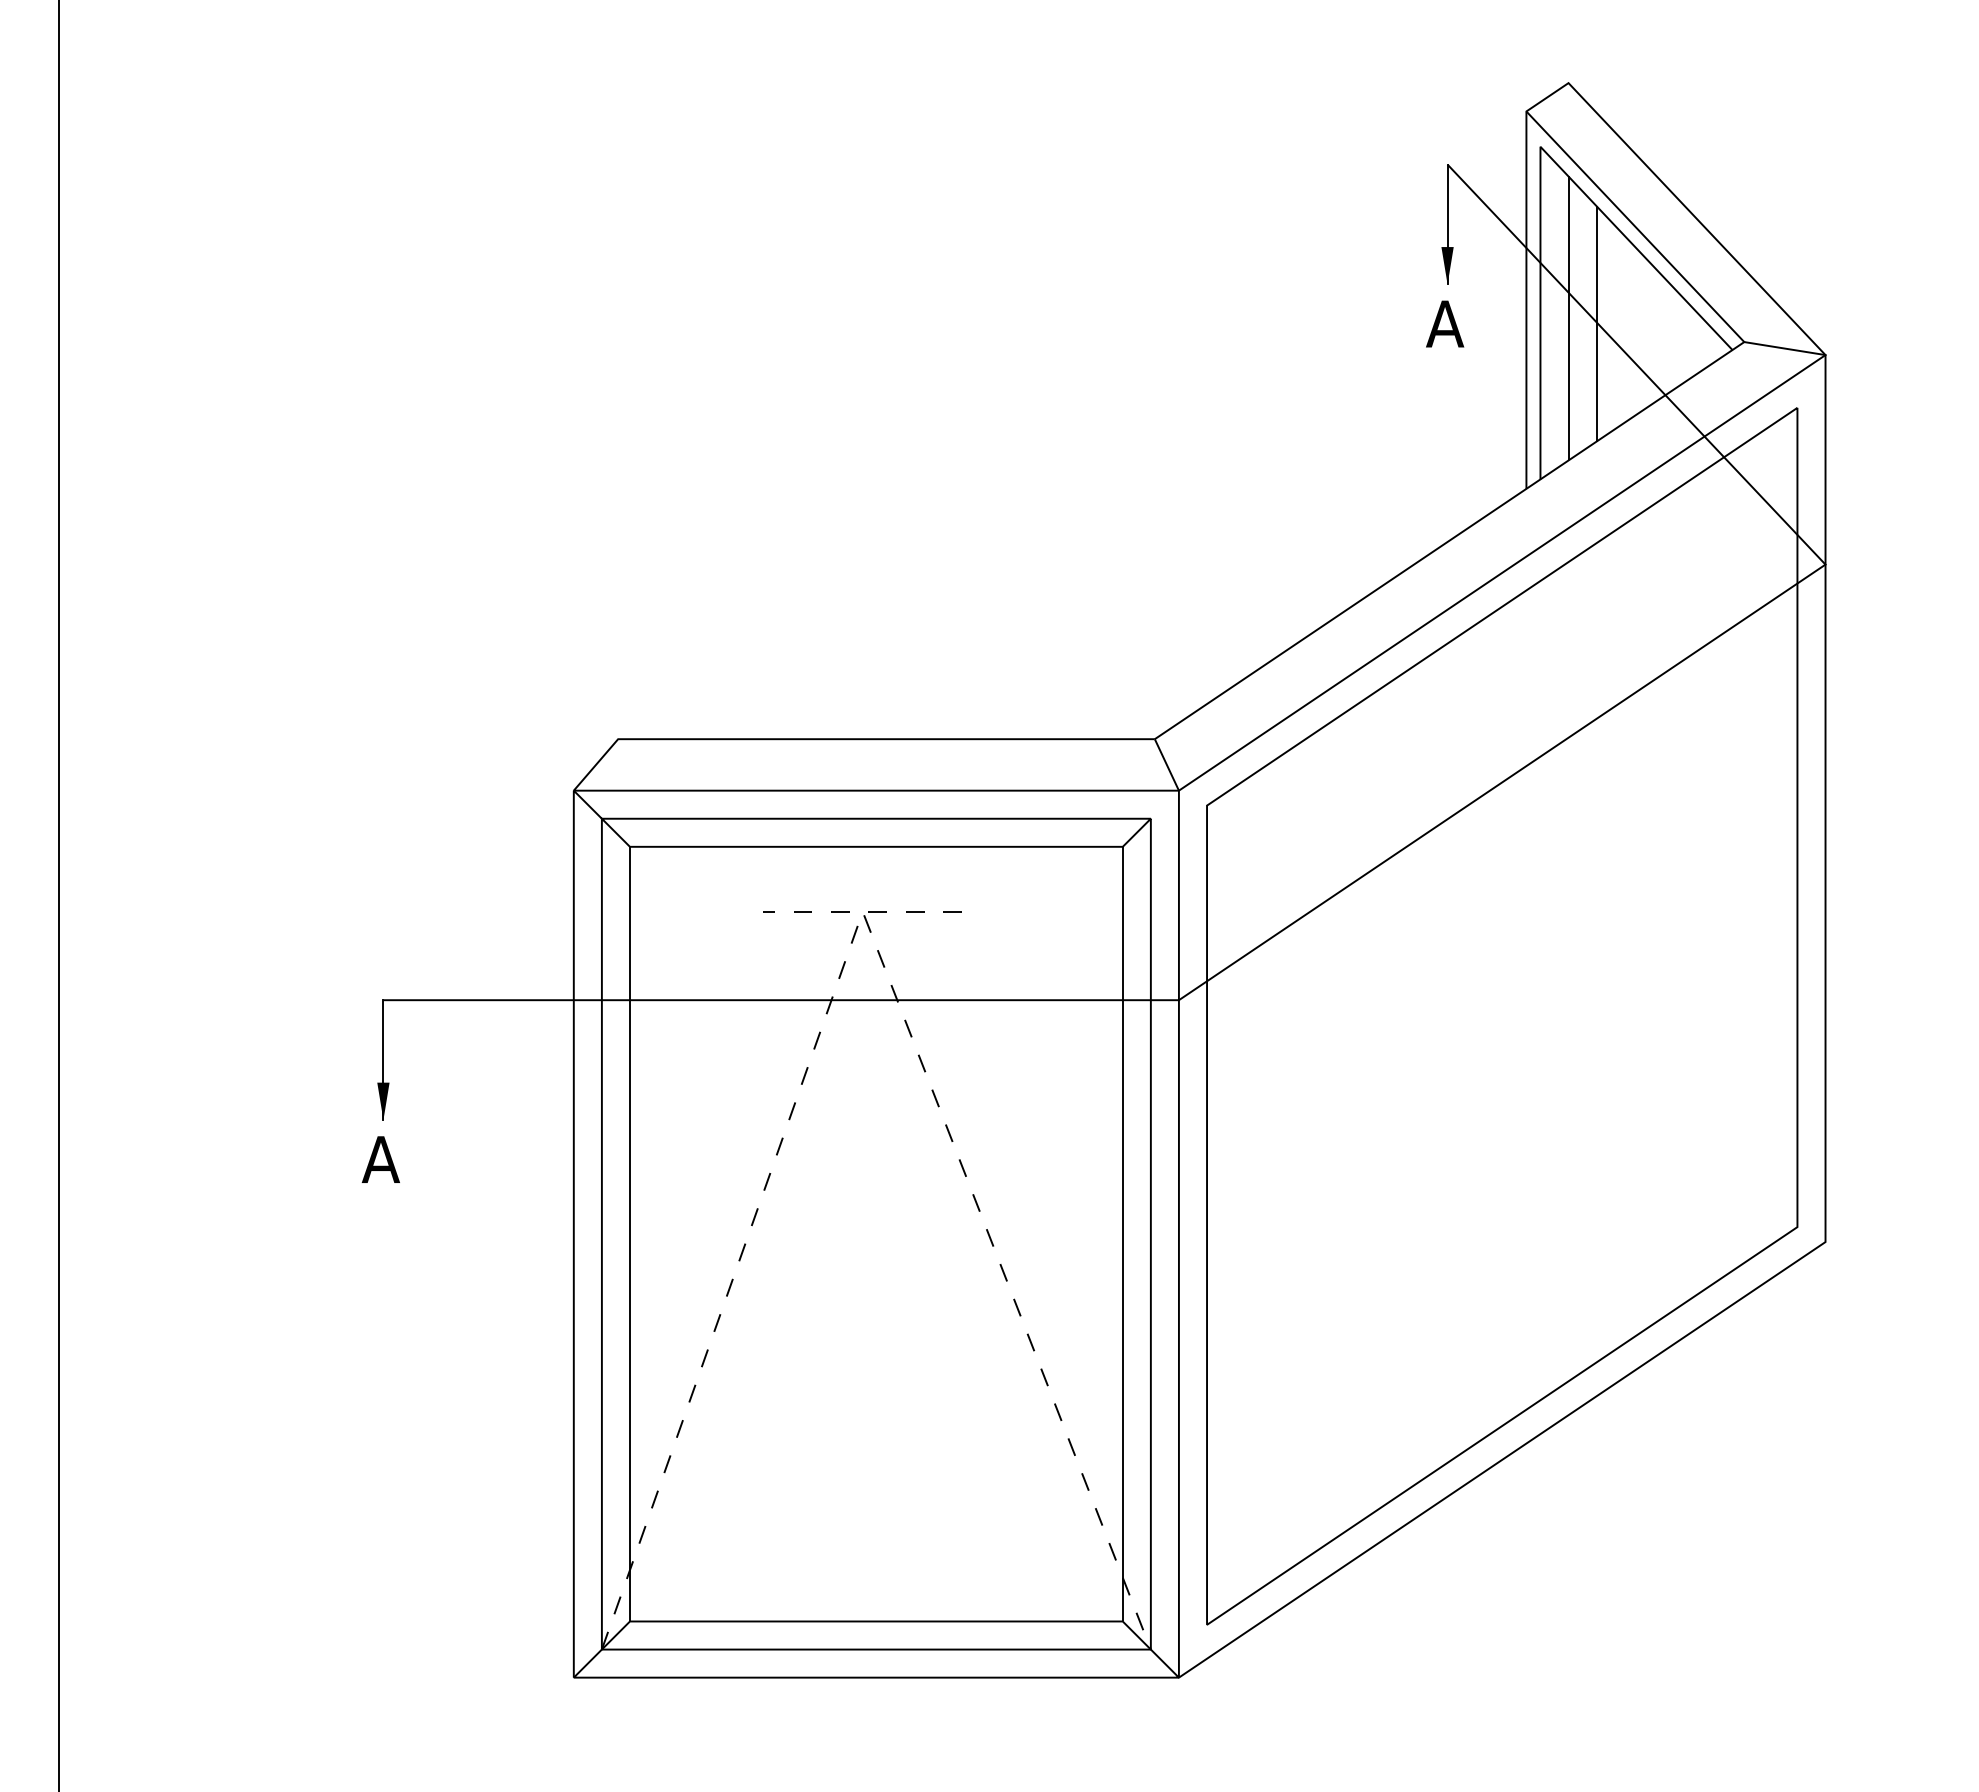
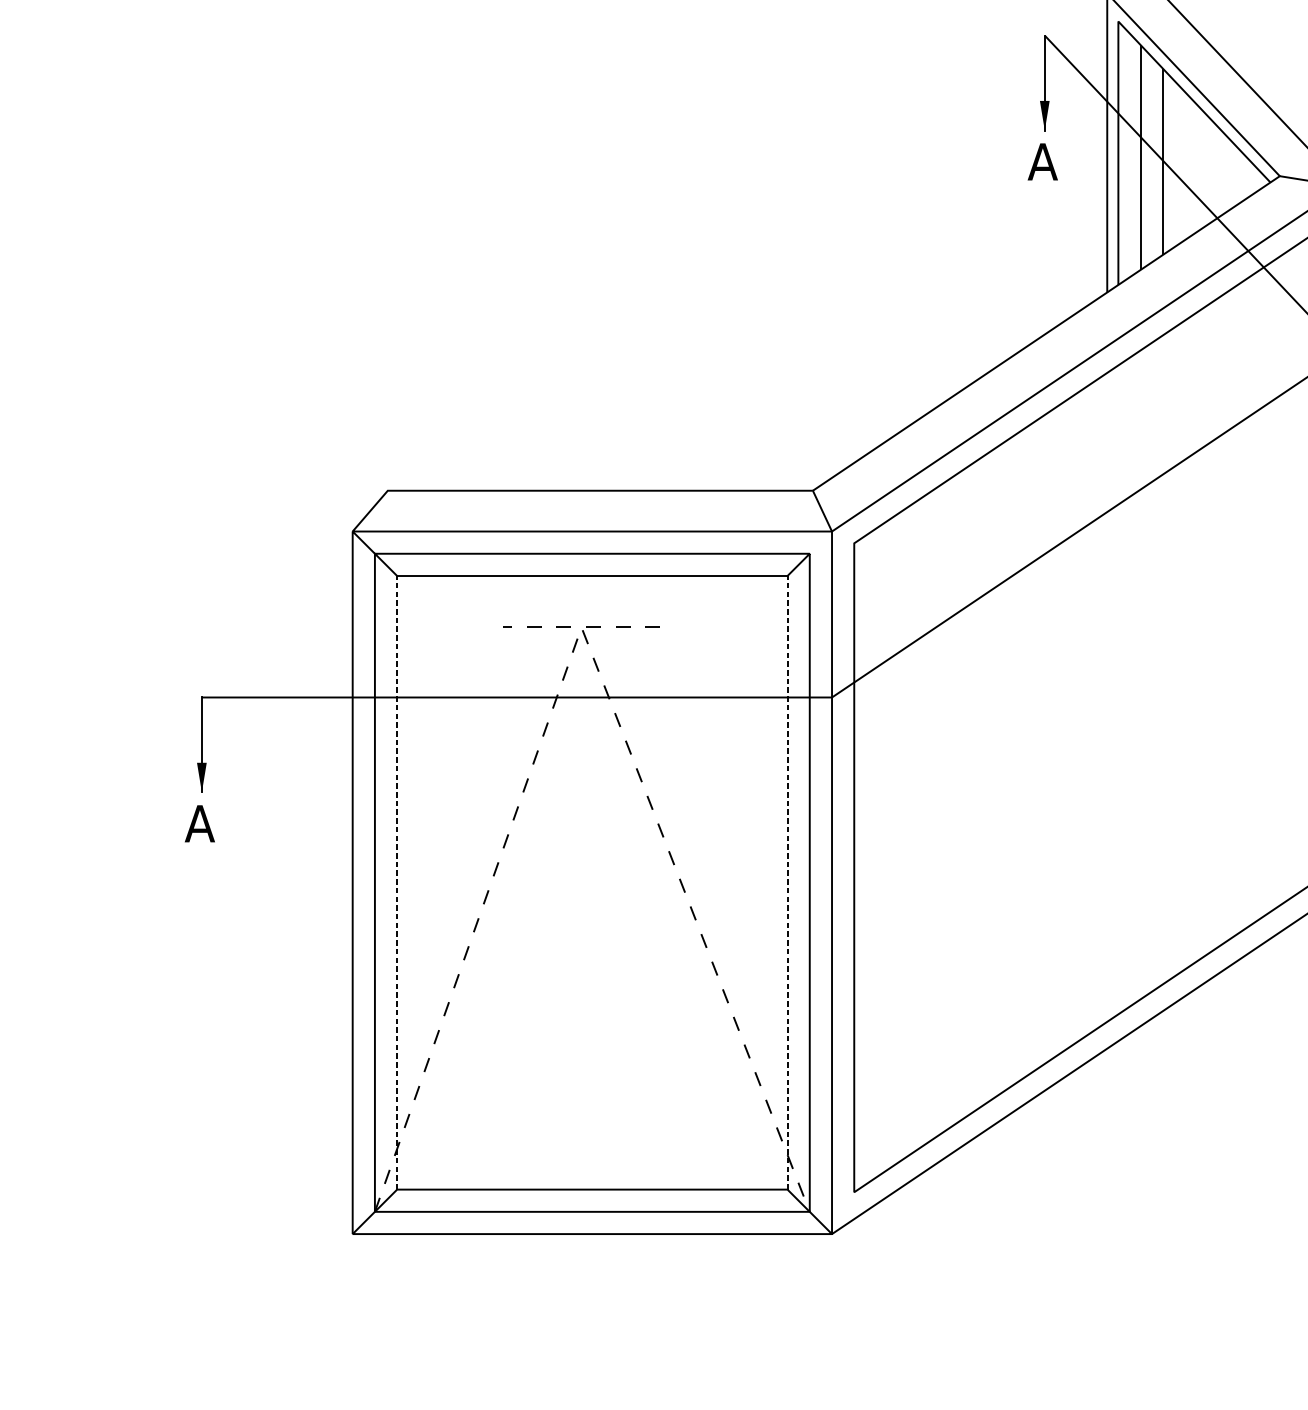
line: (629, 1233) -> (396, 882), solid -> dashed
line: (1122, 1233) -> (787, 882), solid -> dashed

